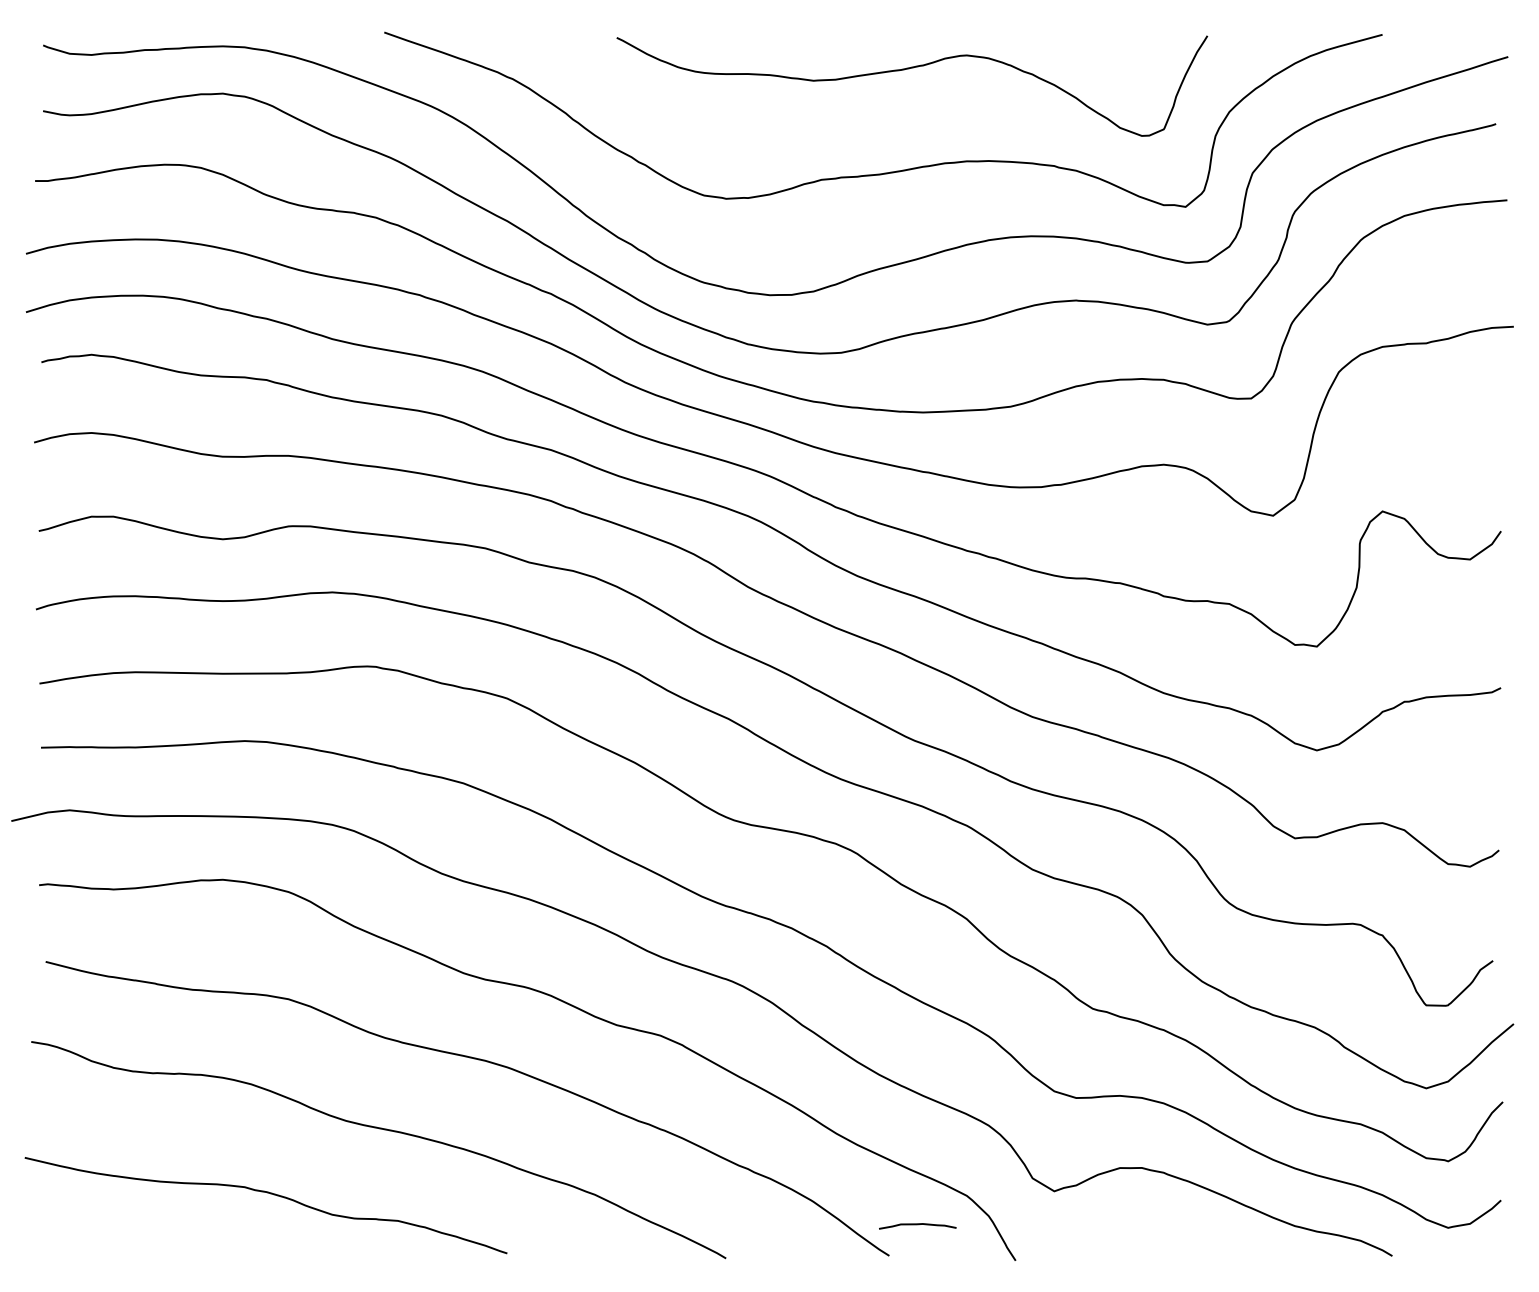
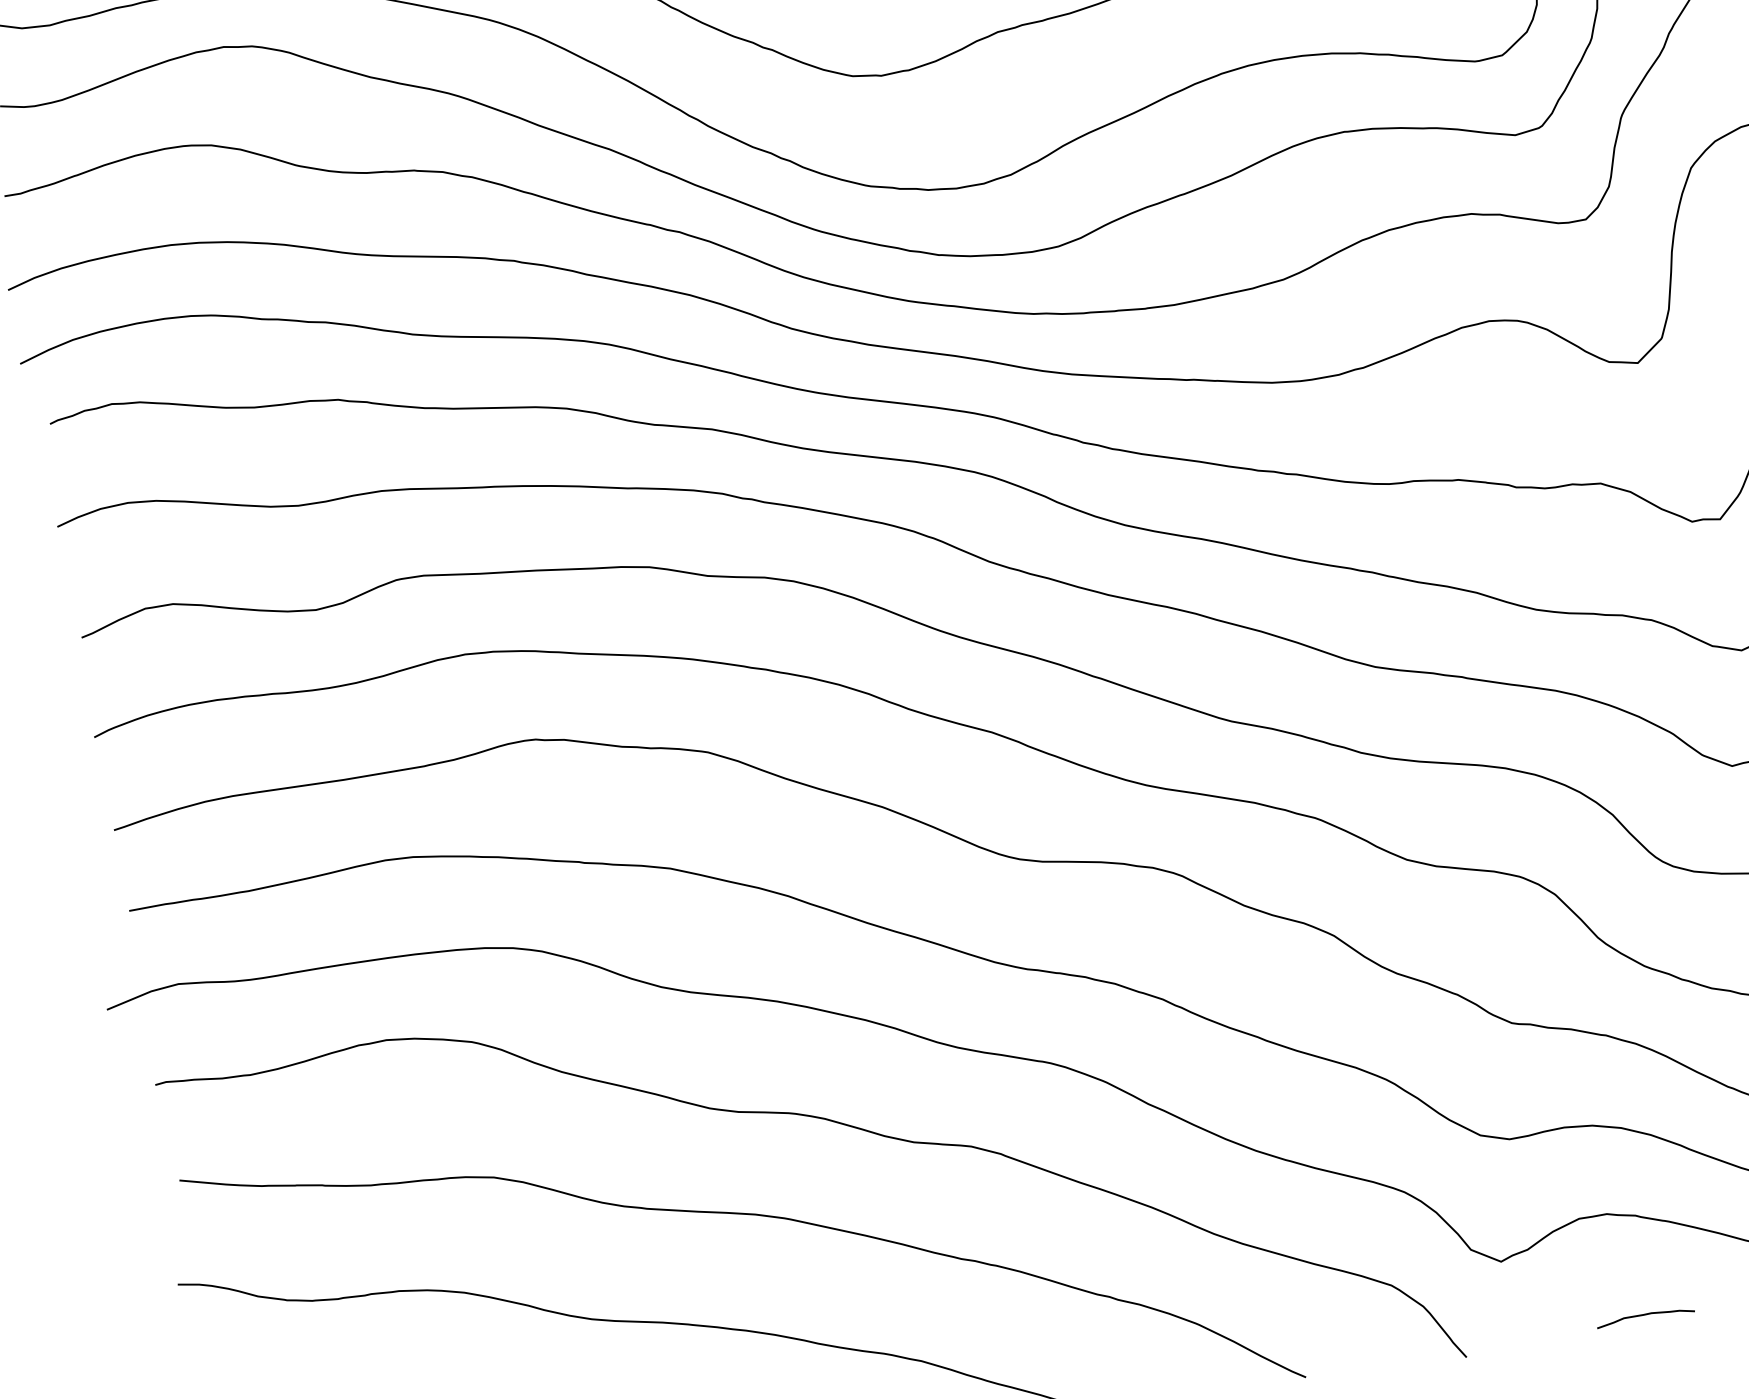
curve: (917, 1225) -> (1645, 1316), moved

